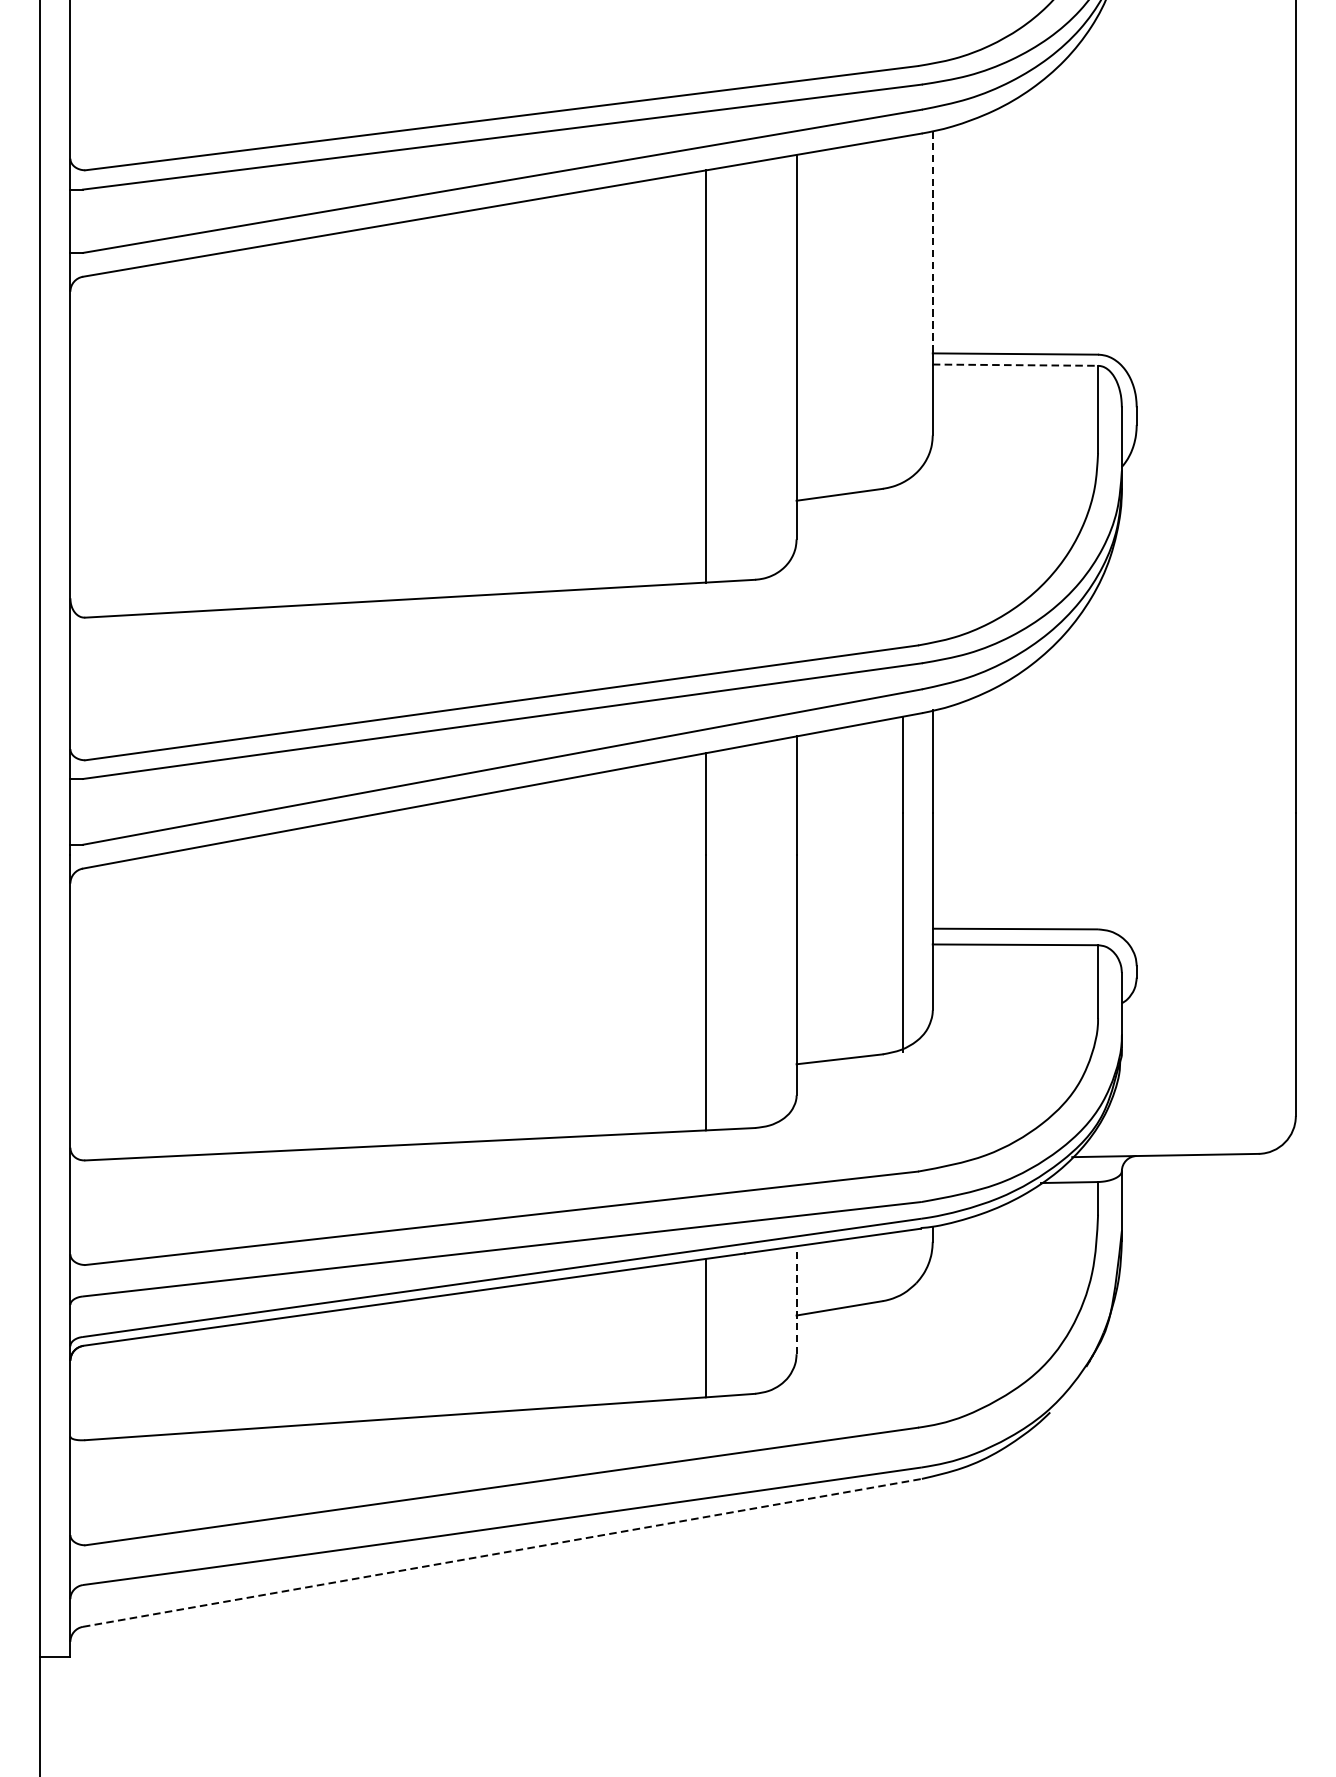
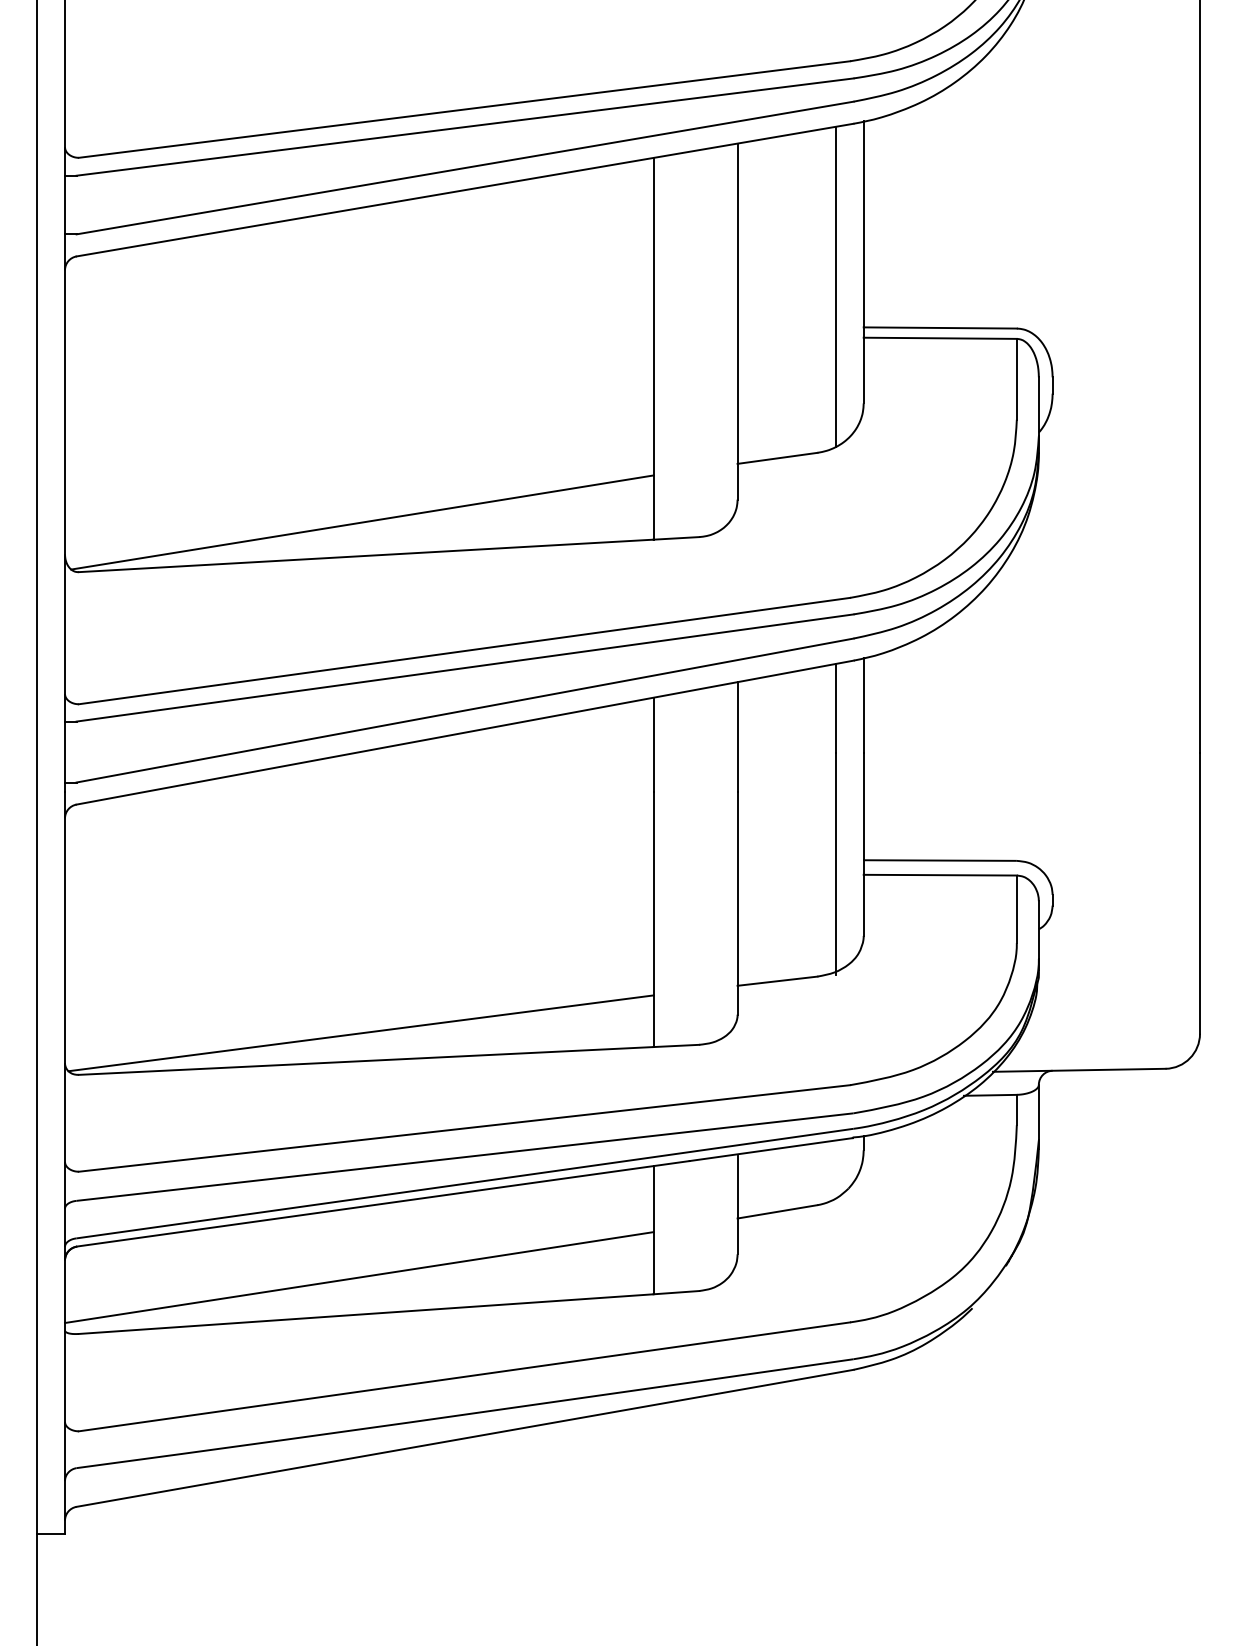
line: (932, 242) -> (863, 224), dashed -> solid
line: (902, 309) -> (835, 286), added
line: (1015, 365) -> (940, 338), dashed -> solid
line: (391, 564) -> (362, 522), added
line: (389, 1115) -> (360, 1033), added
line: (796, 1300) -> (737, 1204), dashed -> solid
line: (388, 1379) -> (359, 1277), added
line: (502, 1553) -> (465, 1438), dashed -> solid

